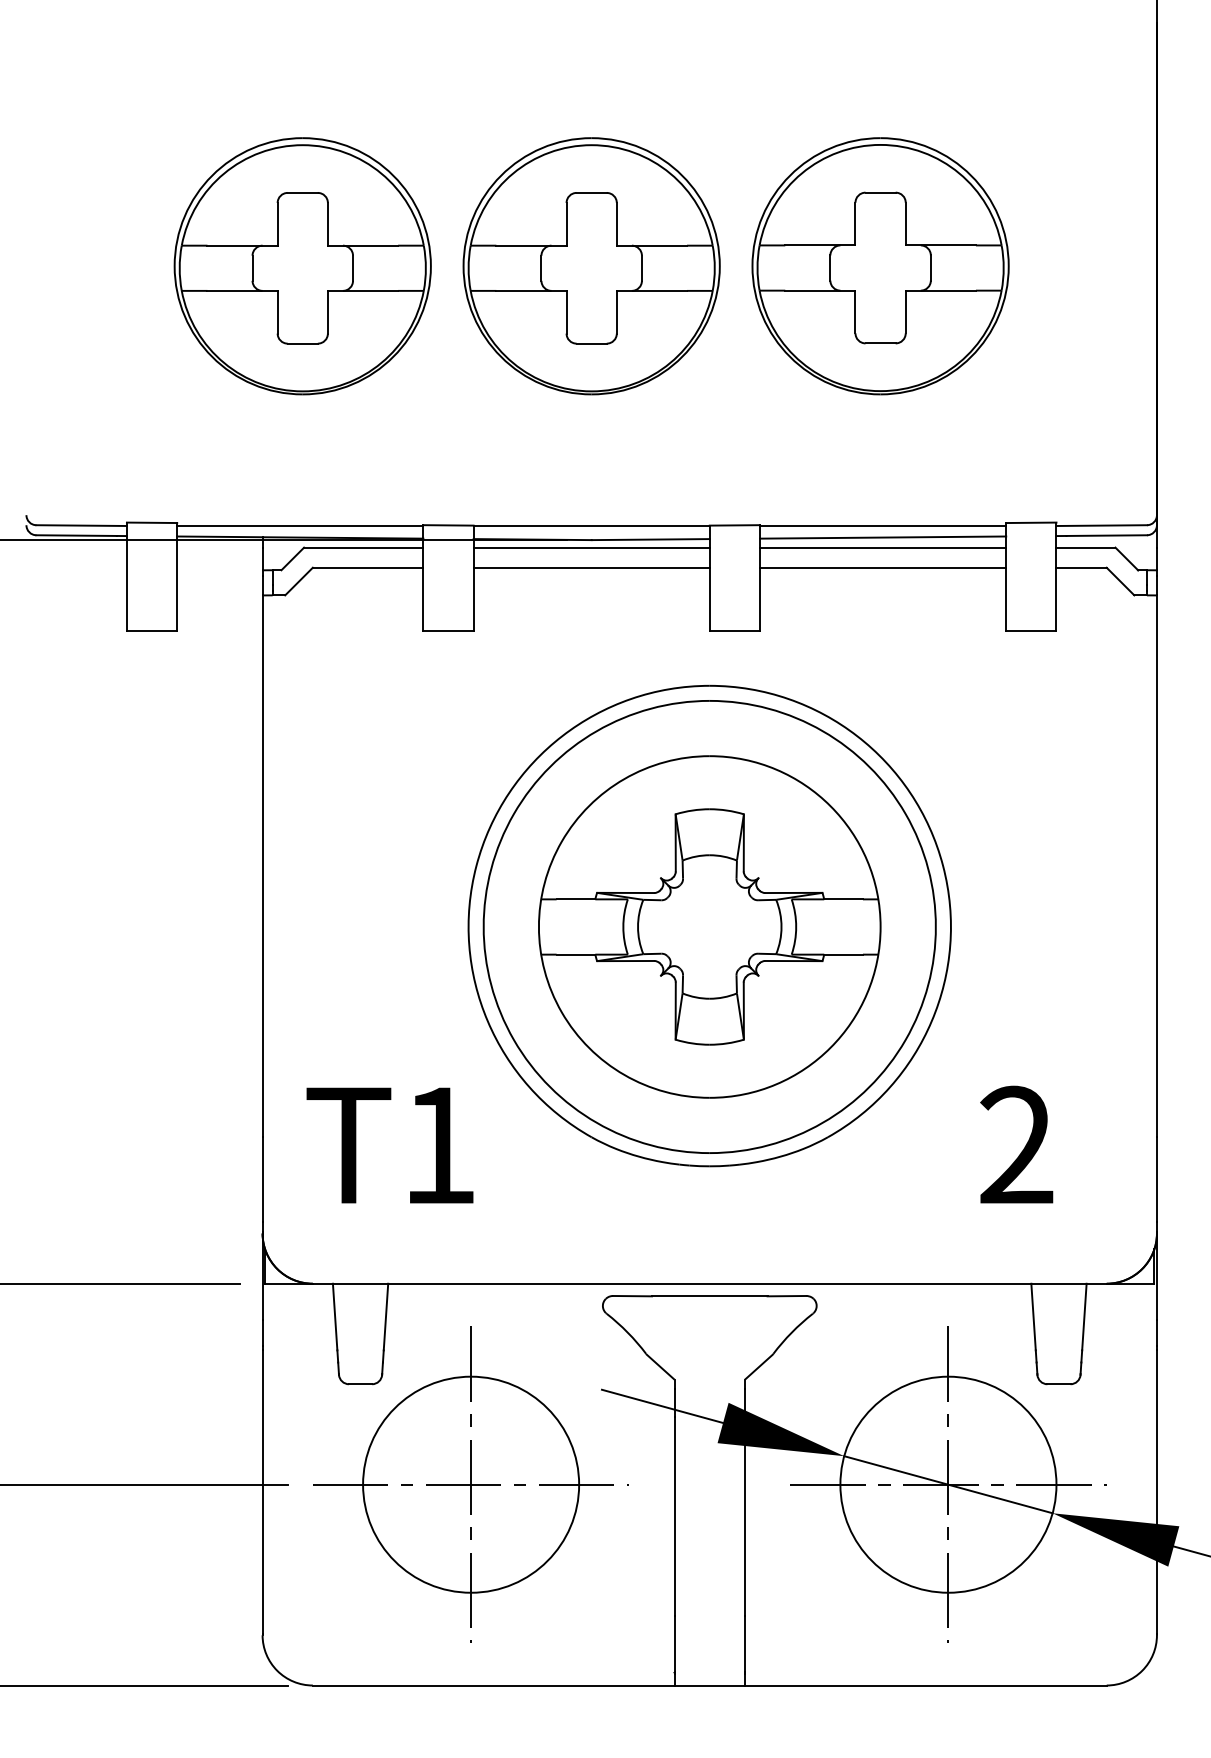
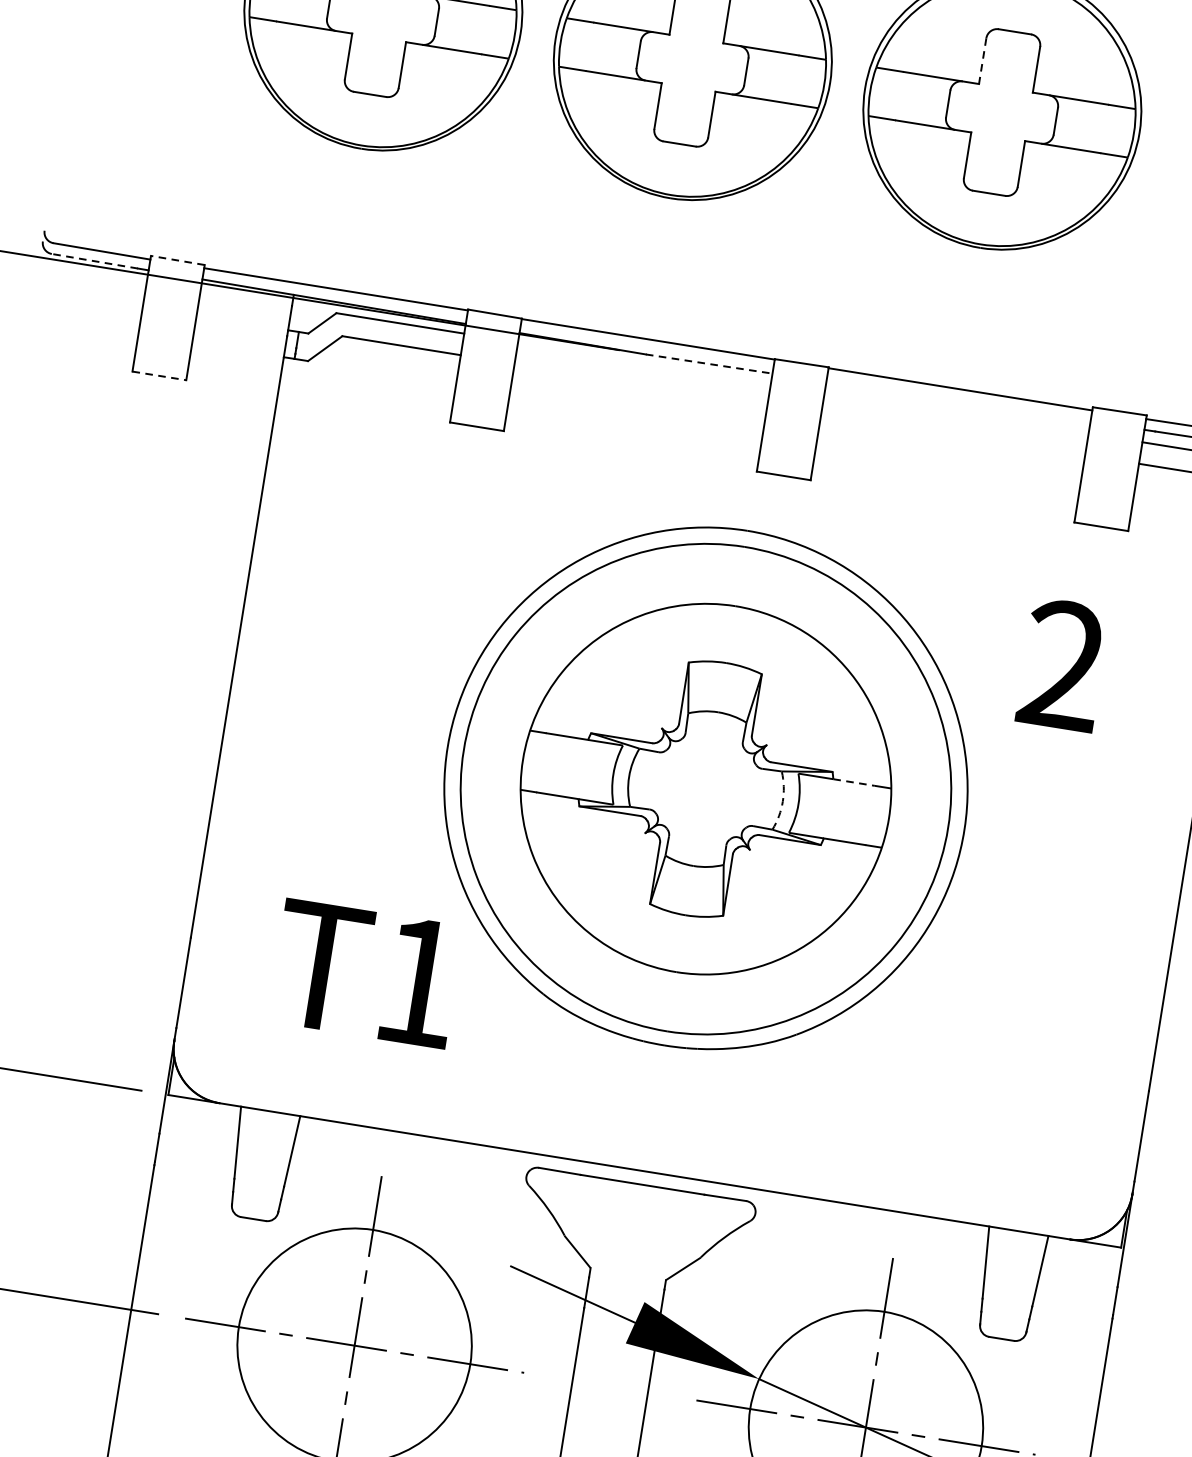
line: (855, 224) -> (982, 61), solid -> dashed
line: (151, 522) -> (177, 260), solid -> dashed
line: (76, 535) -> (94, 261), solid -> dashed
line: (883, 537) -> (958, 401), removed
line: (651, 539) -> (710, 364), solid -> dashed
line: (591, 547) -> (644, 362), removed
line: (883, 547) -> (957, 412), removed
line: (591, 567) -> (640, 383), removed
line: (883, 567) -> (953, 433), removed
line: (152, 630) -> (159, 375), solid -> dashed
line: (844, 899) -> (855, 782), solid -> dashed
arc: (781, 927) -> (782, 802), solid -> dashed
text: (1016, 1144) -> (1062, 664), moved
text: (389, 1145) -> (365, 973), moved

